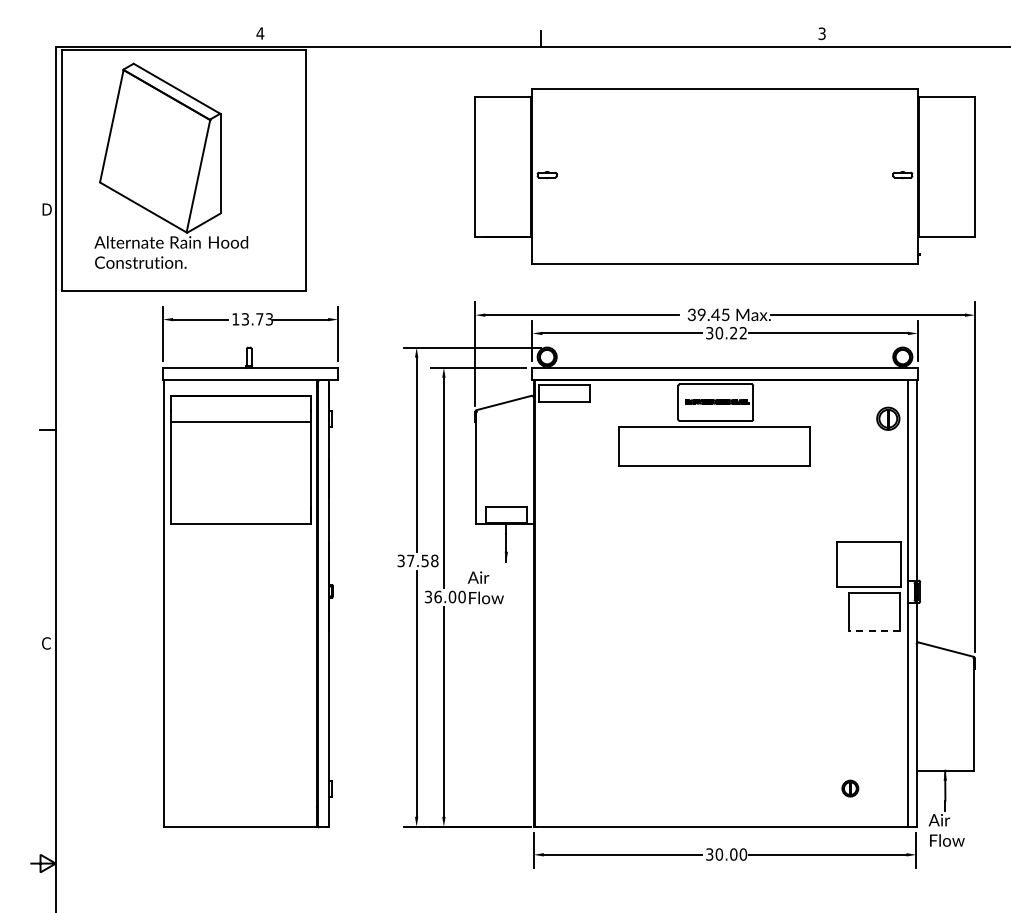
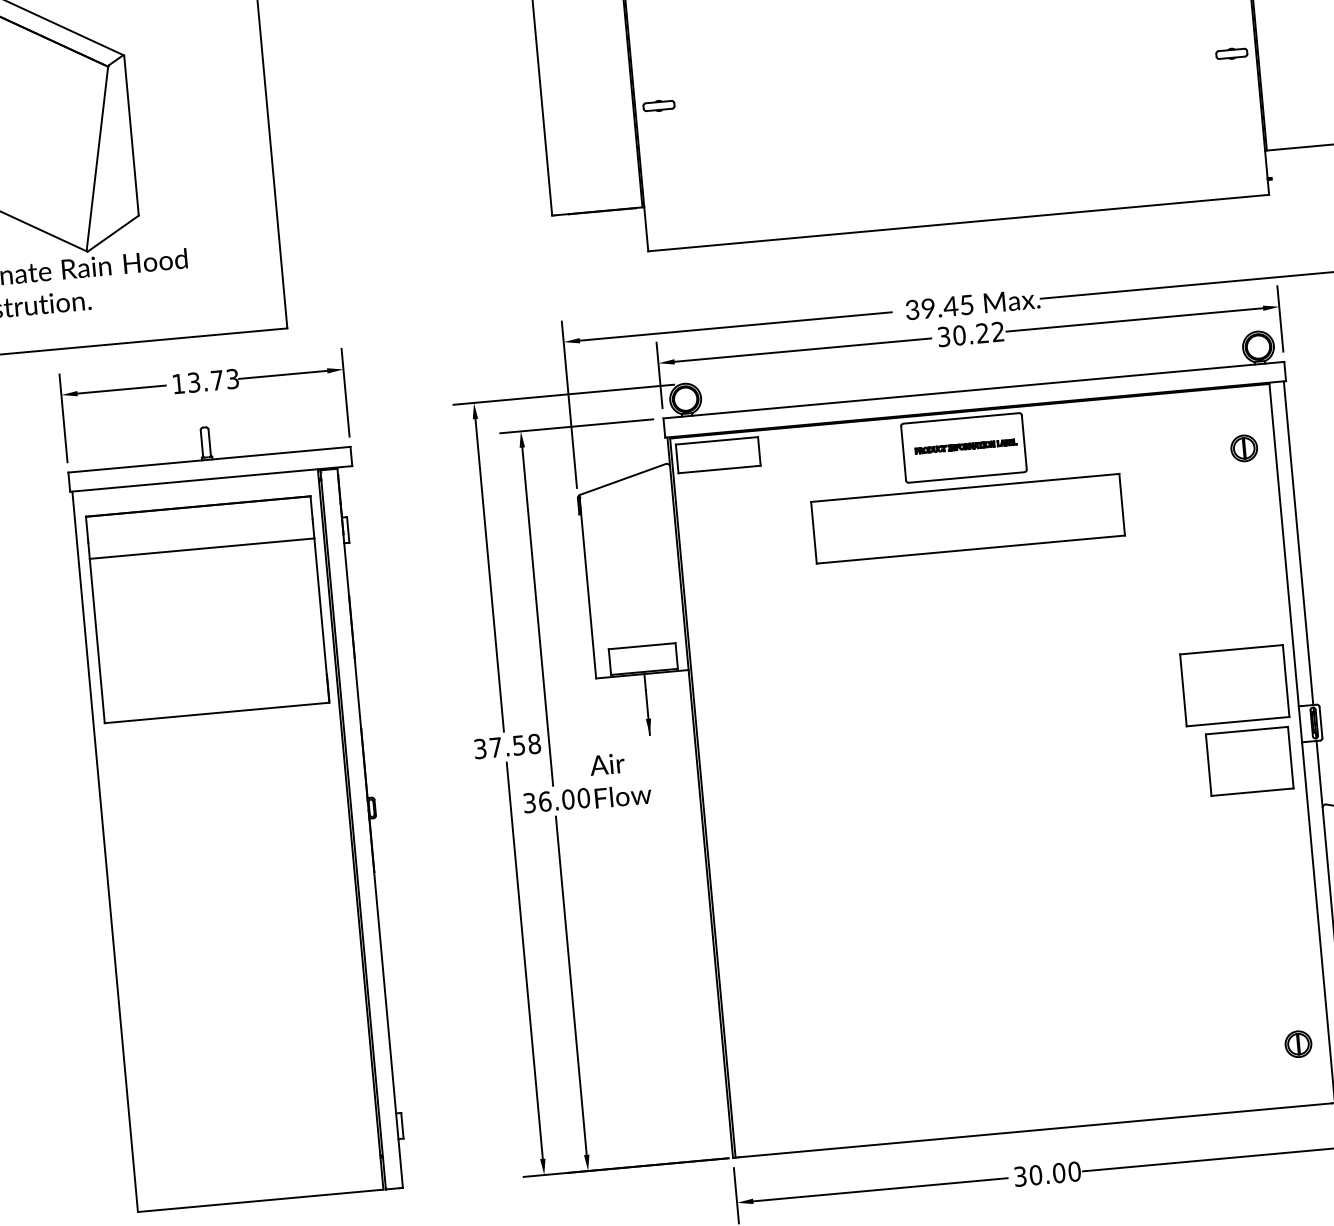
part: (888, 418) -> (1244, 448), size x0.71
line: (873, 630) -> (1251, 791), dashed -> solid
part: (850, 788) -> (1298, 1044), moved

